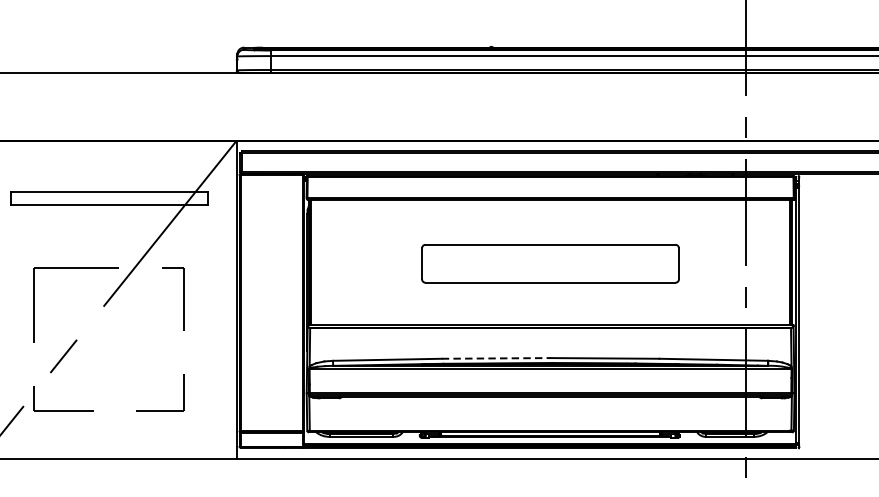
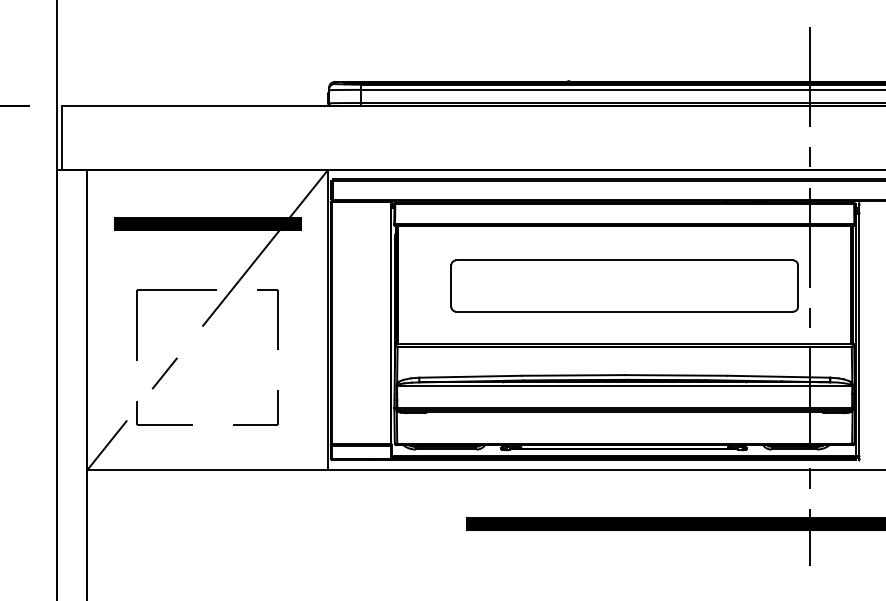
hatch: (108, 198) -> (207, 224), added
part: (550, 263) -> (624, 285), size x1.43
line: (496, 358) -> (573, 375), dashed -> solid

